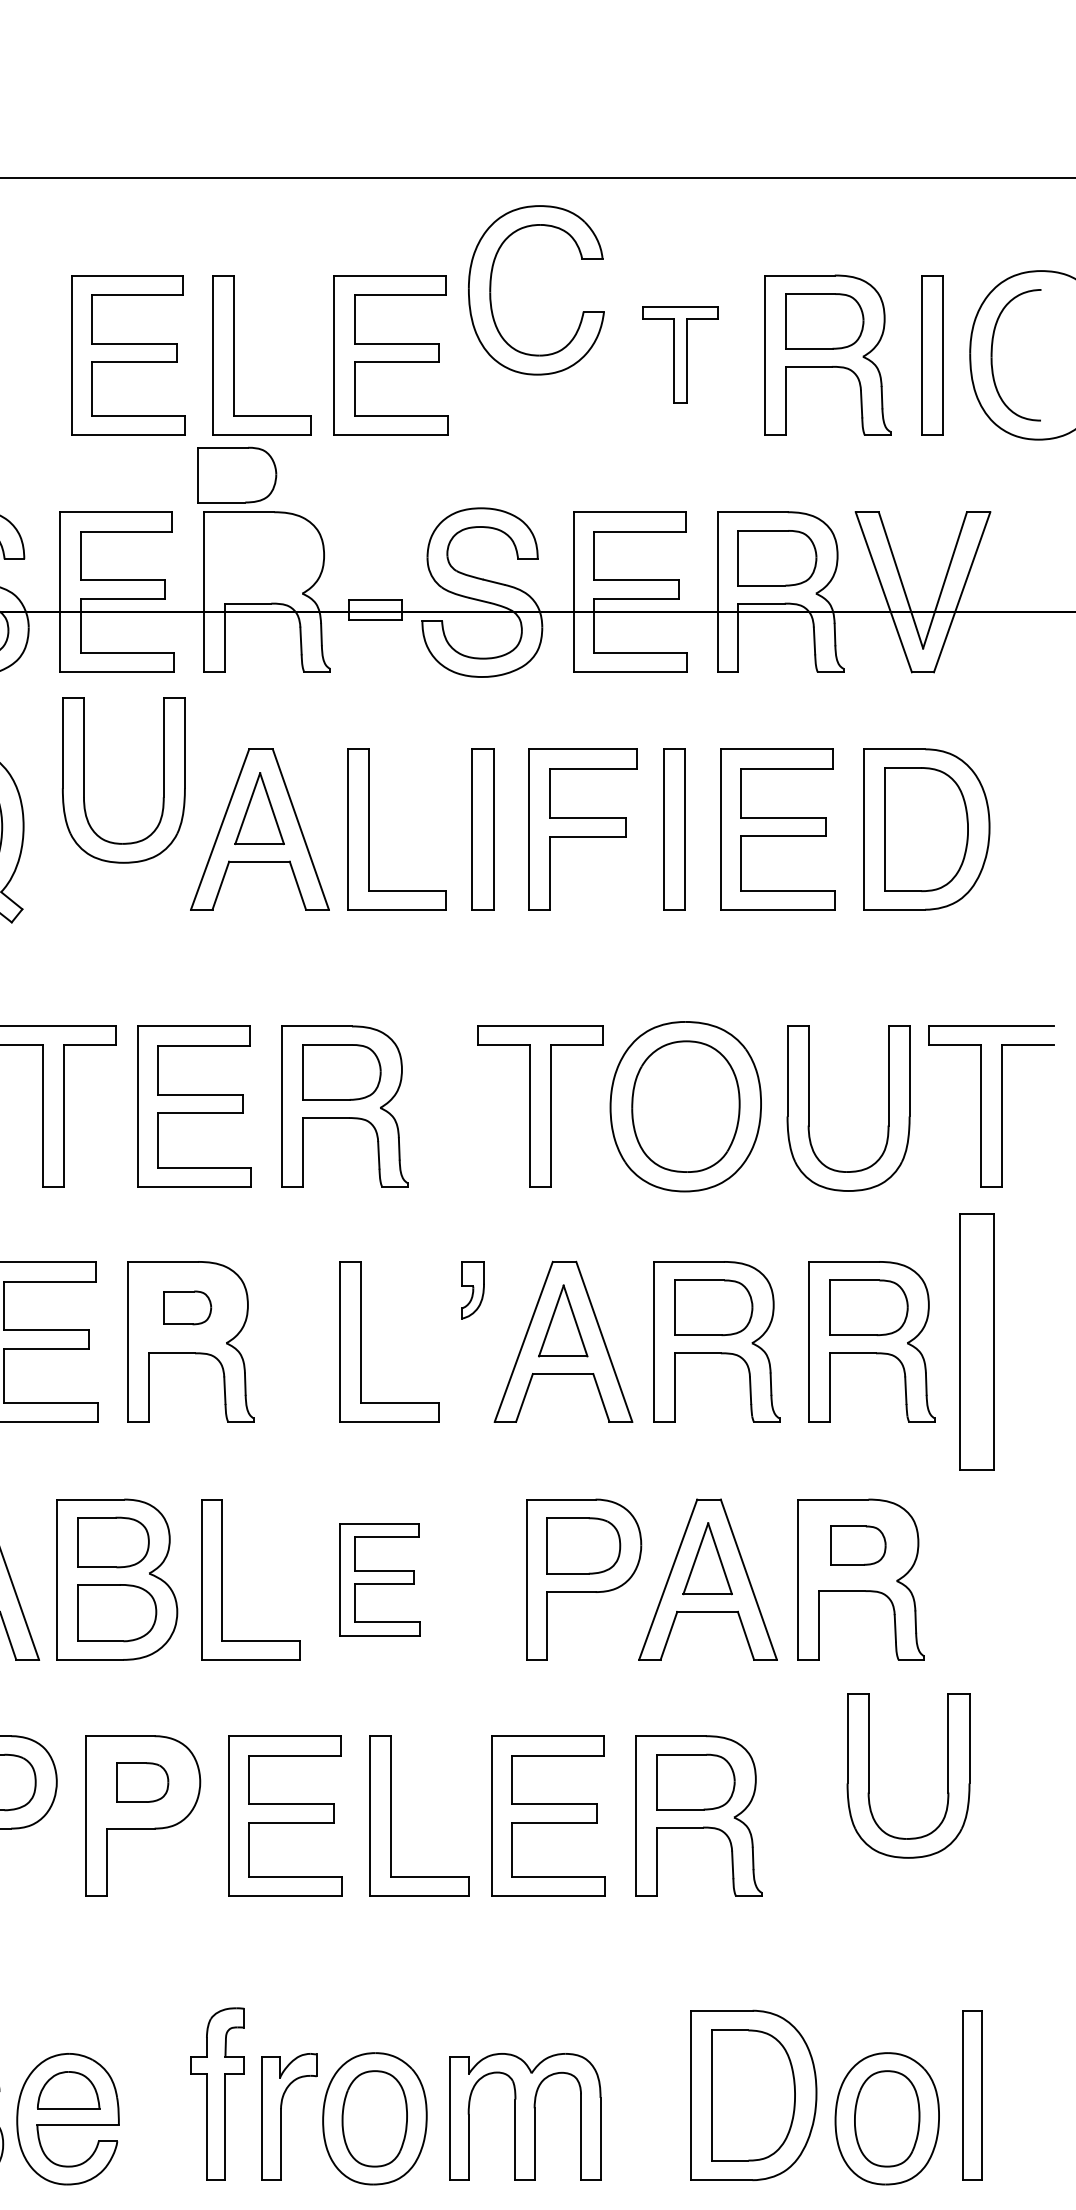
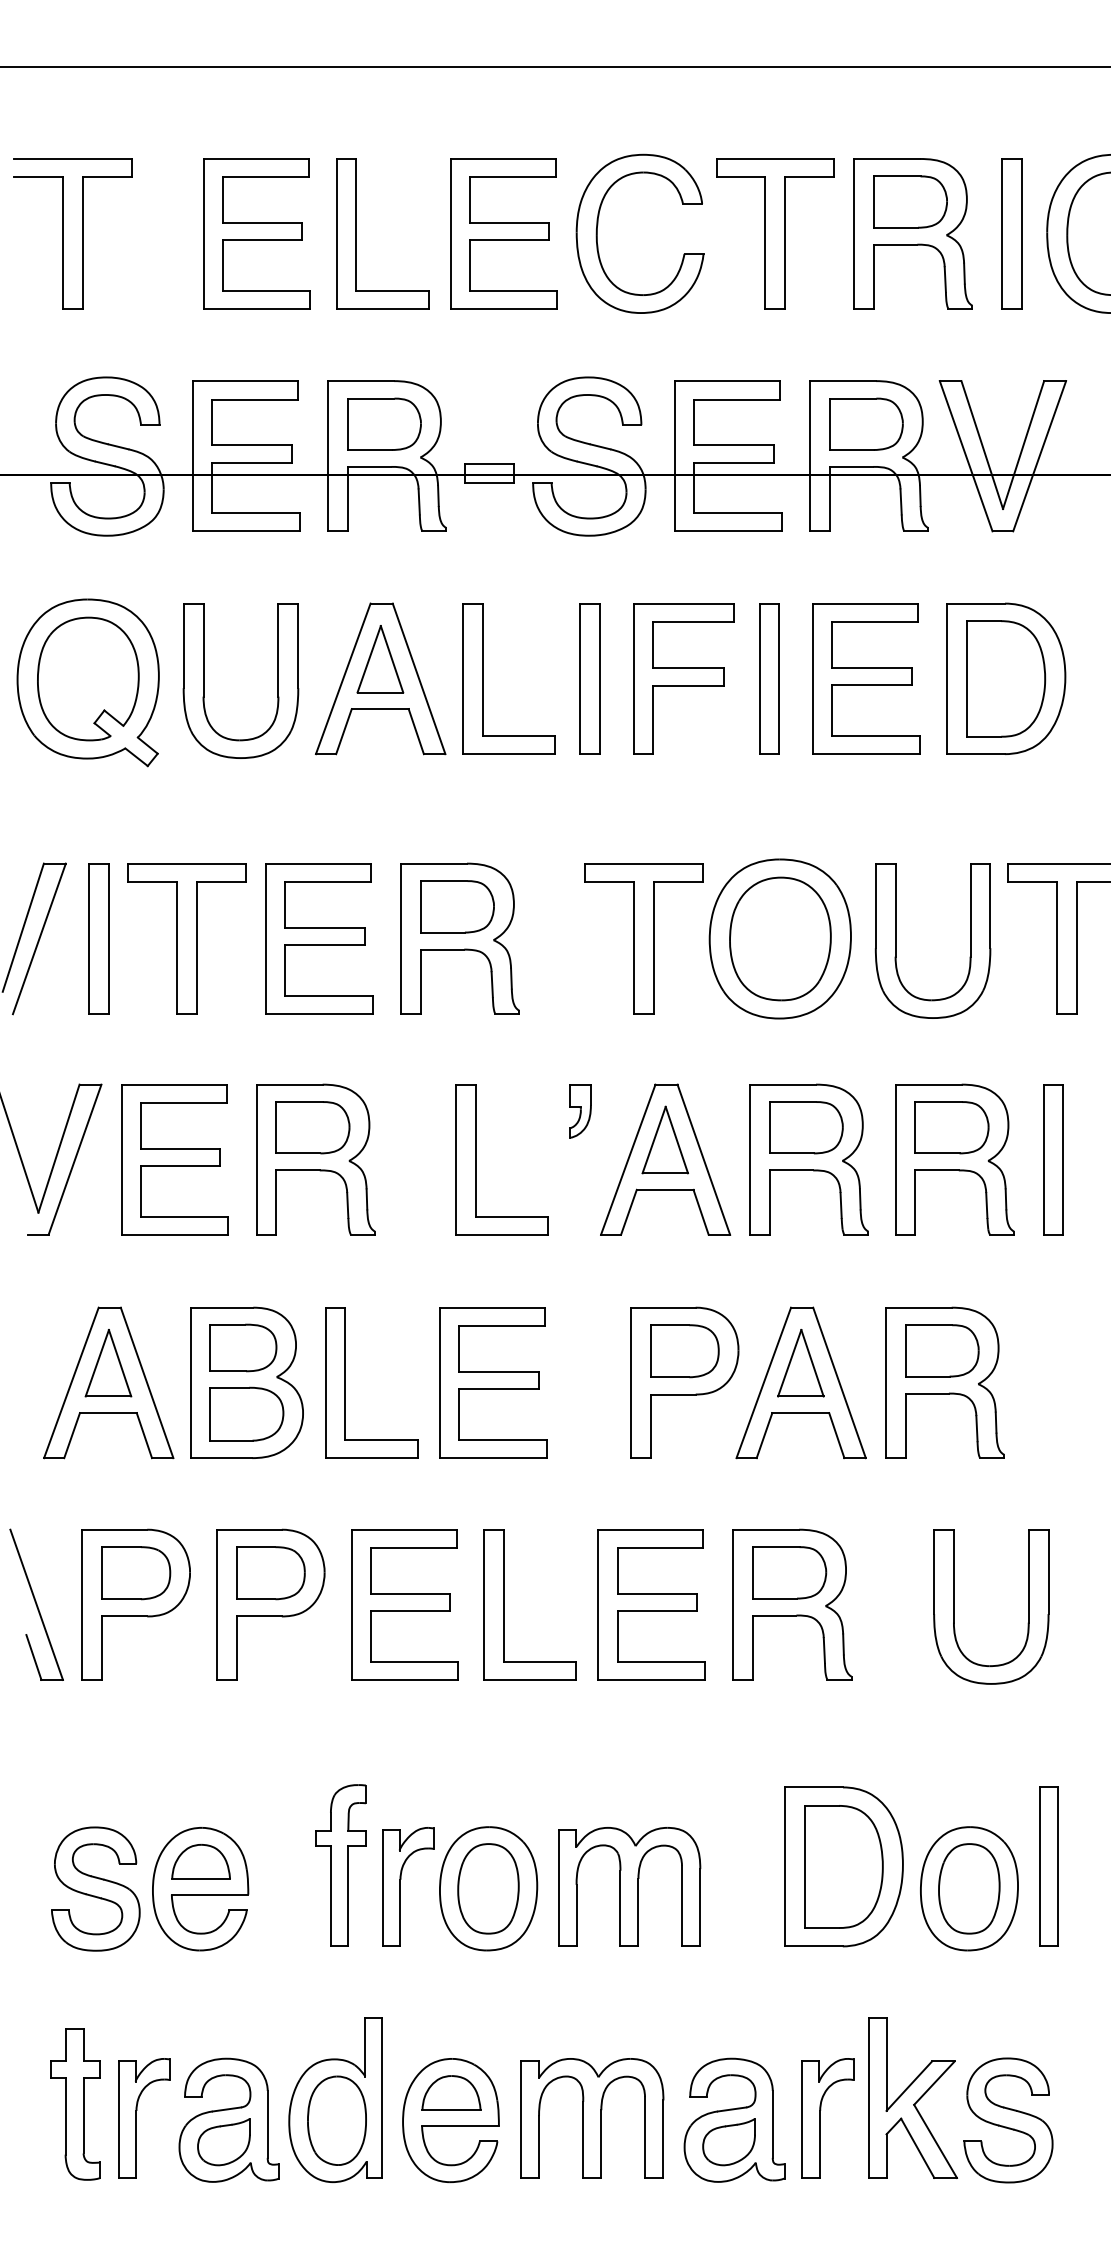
part: (492, 281) -> (598, 225), moved
part: (680, 354) -> (775, 233), size x1.67
part: (237, 474) -> (384, 423), moved
part: (85, 780) -> (204, 680), moved
part: (187, 1307) -> (312, 1127), size x1.67
part: (976, 1341) -> (1053, 1159), size x0.62
part: (858, 1545) -> (942, 1350), size x1.43
part: (380, 1579) -> (493, 1382), size x1.43
part: (869, 1775) -> (954, 1606), moved
part: (142, 1782) -> (270, 1573), size x1.43

